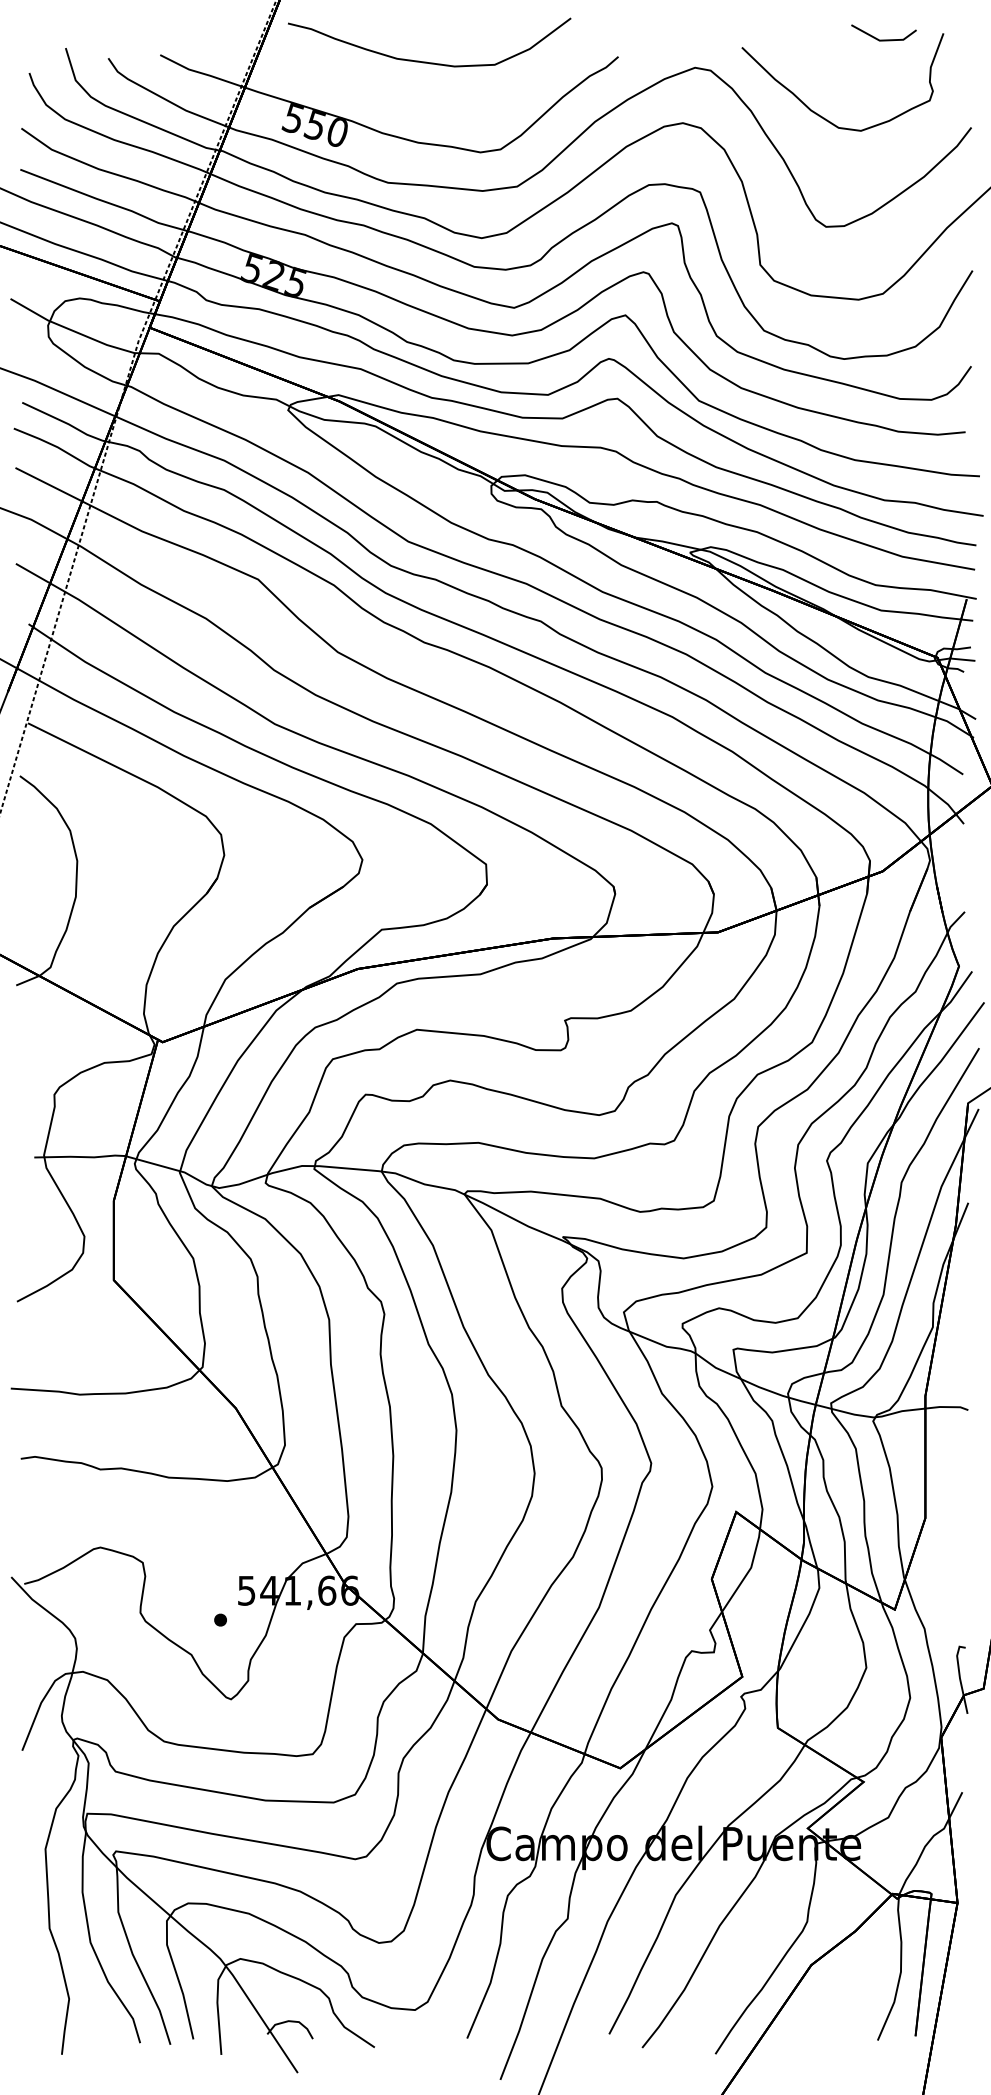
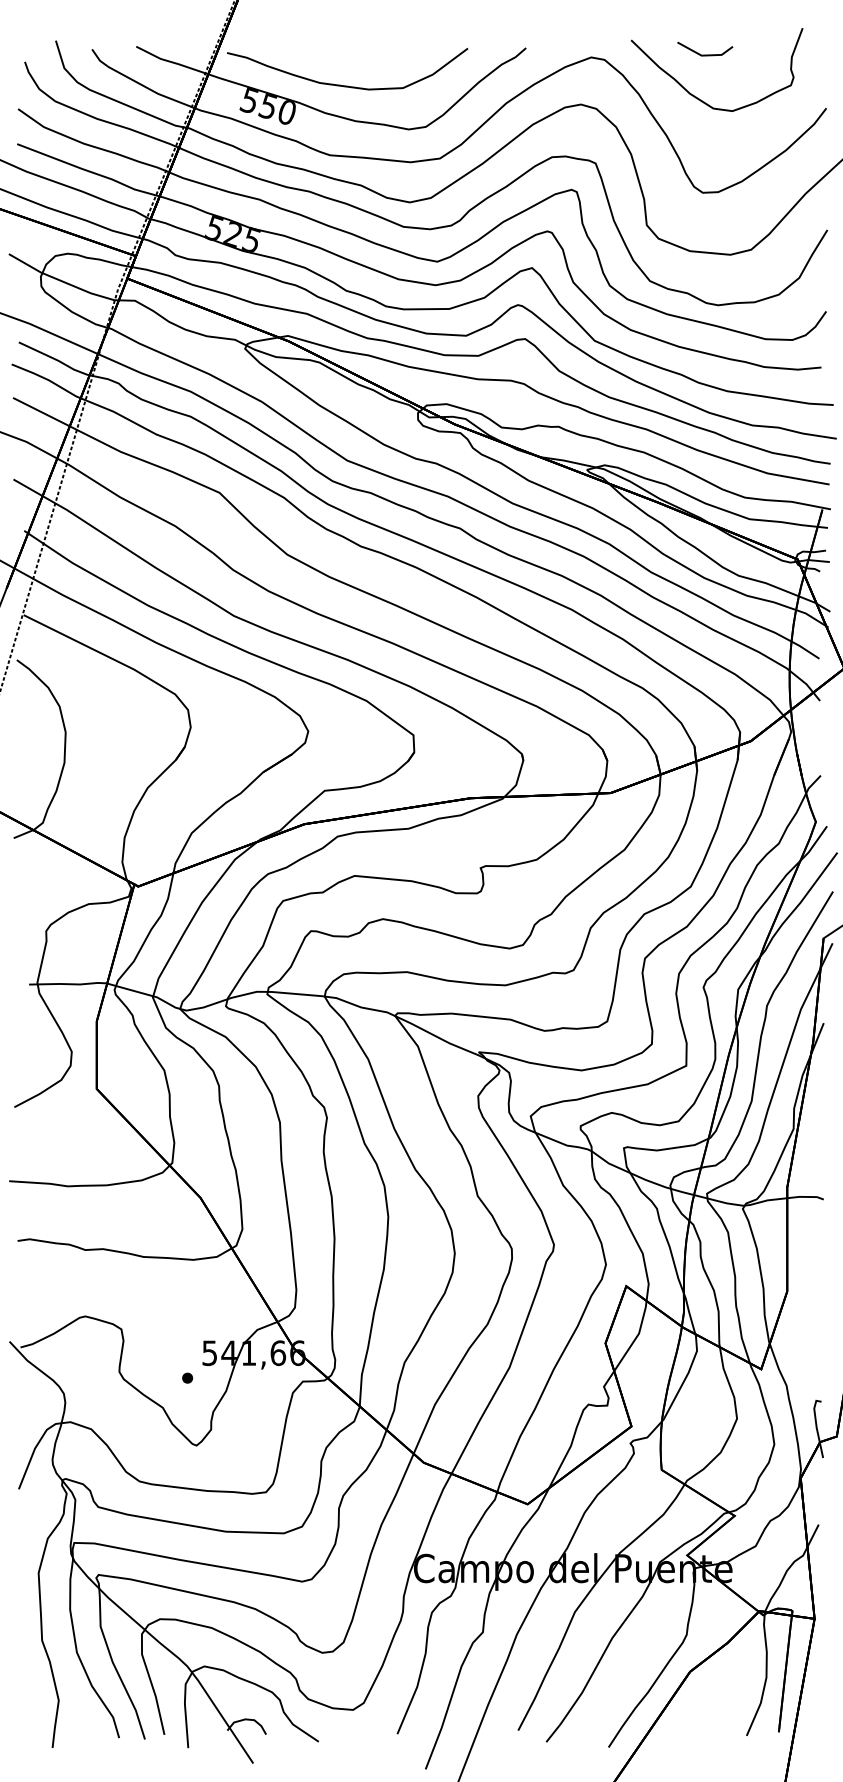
line: (883, 39) -> (704, 54), moved
curve: (426, 61) -> (344, 85), moved

